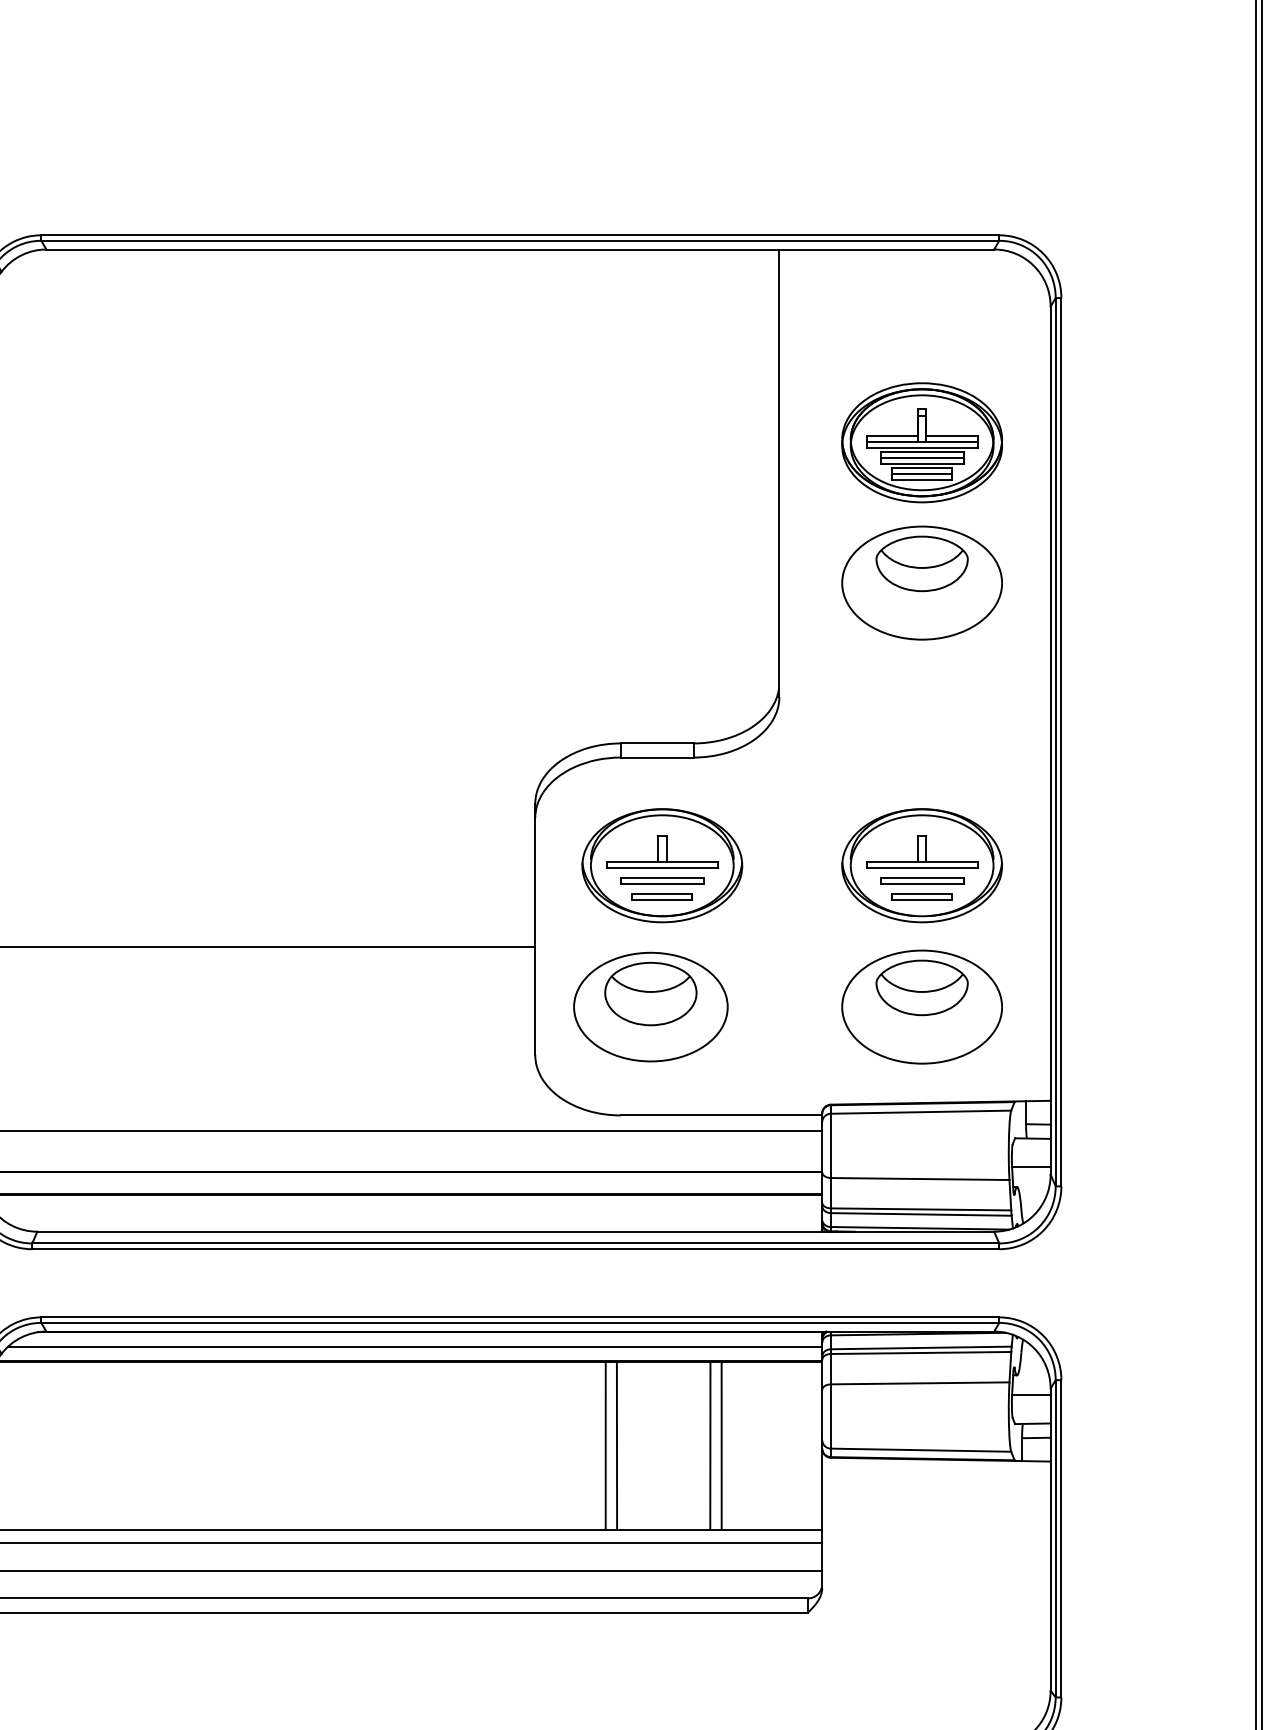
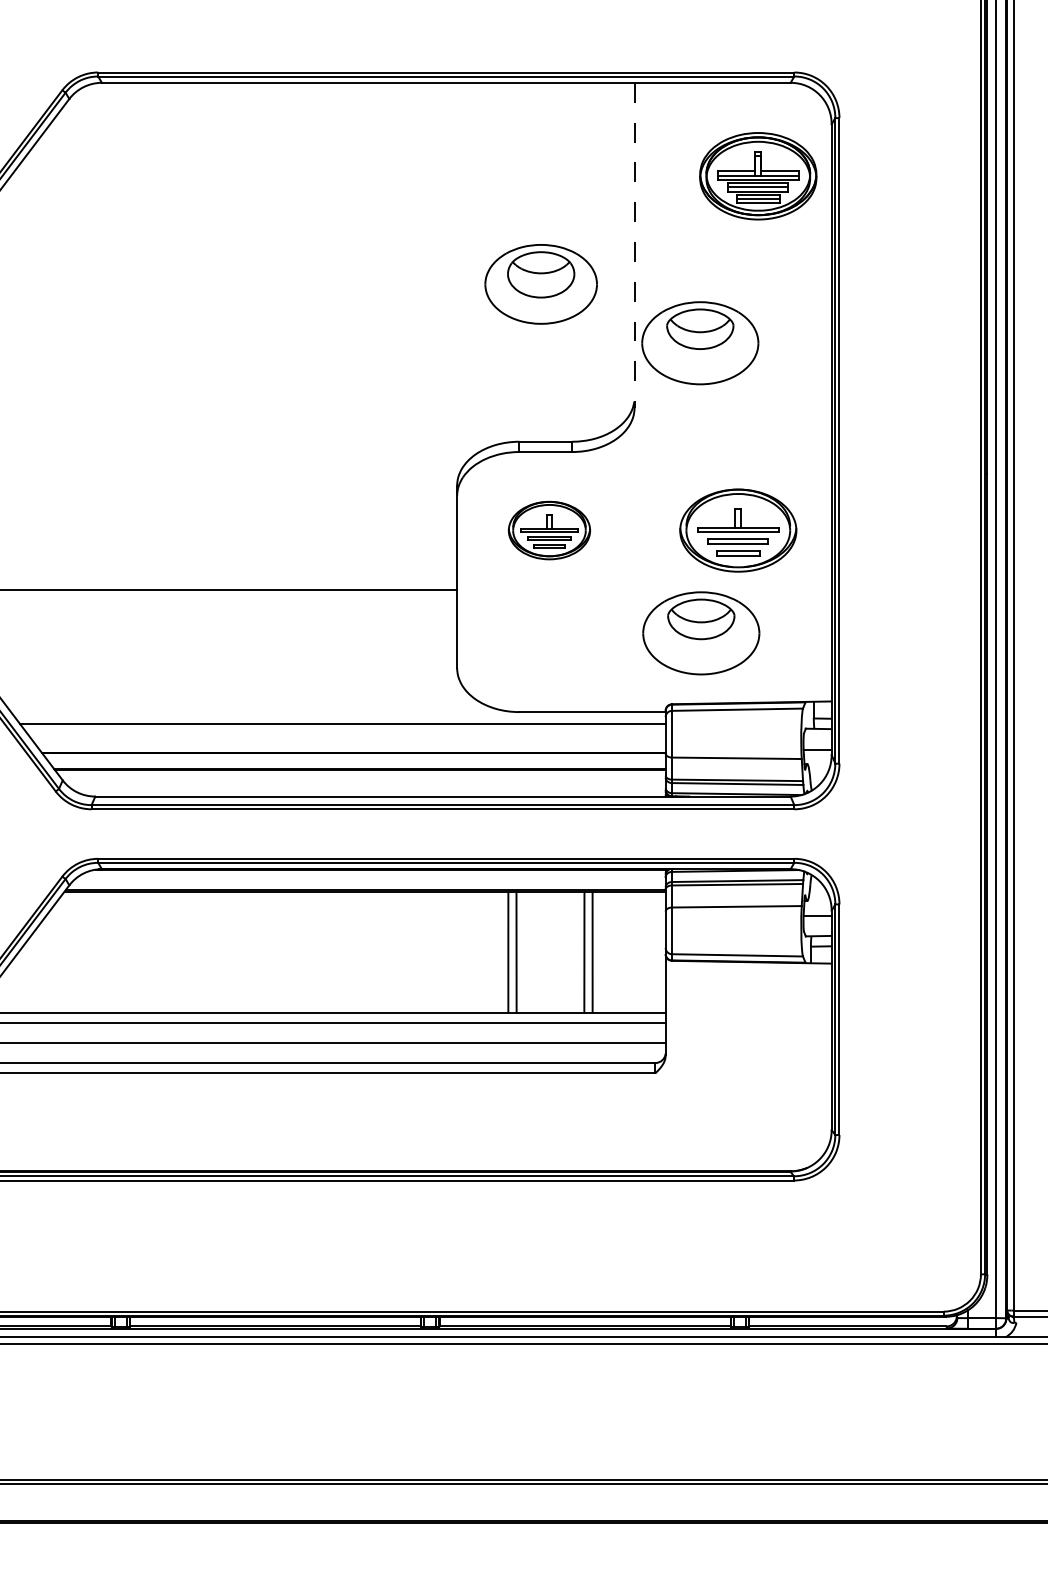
part: (922, 443) -> (758, 176), moved
line: (779, 473) -> (634, 245), solid -> dashed
part: (922, 583) -> (700, 343), moved
part: (662, 865) -> (549, 530), size x0.7
part: (649, 1007) -> (540, 284), moved
part: (922, 1007) -> (701, 633), moved
line: (414, 1347) -> (369, 880), removed

